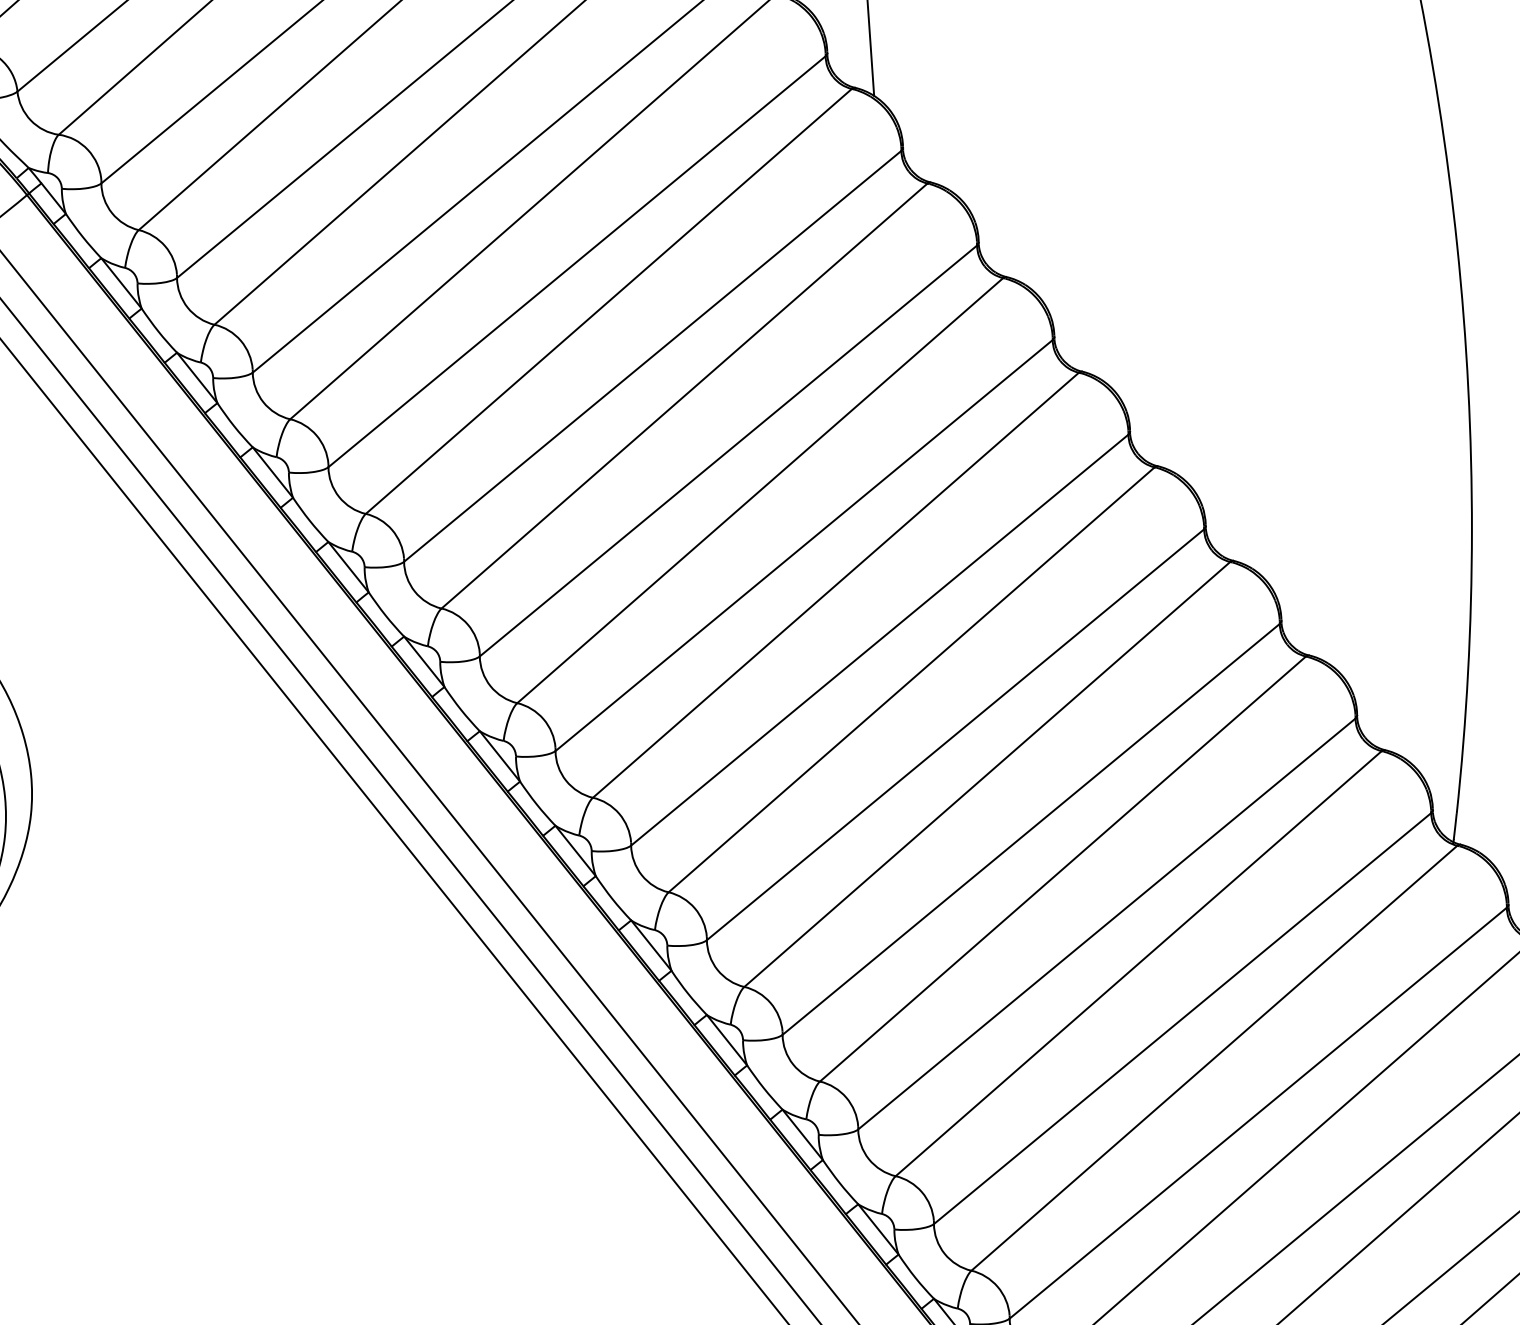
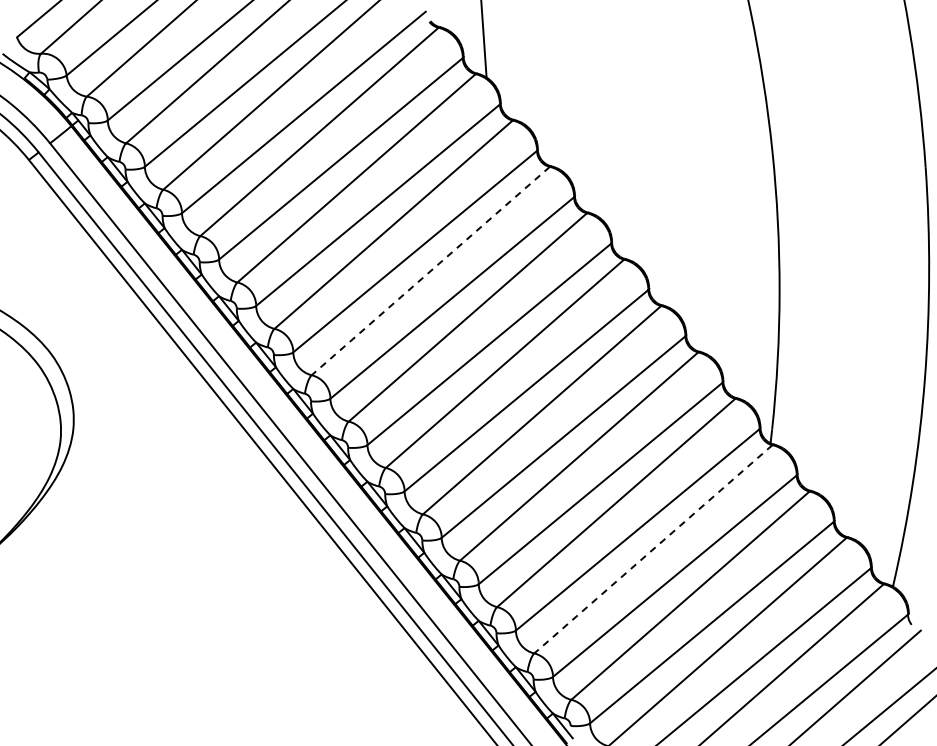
line: (759, 491) -> (430, 271), solid -> dashed
line: (1212, 1058) -> (652, 549), solid -> dashed

